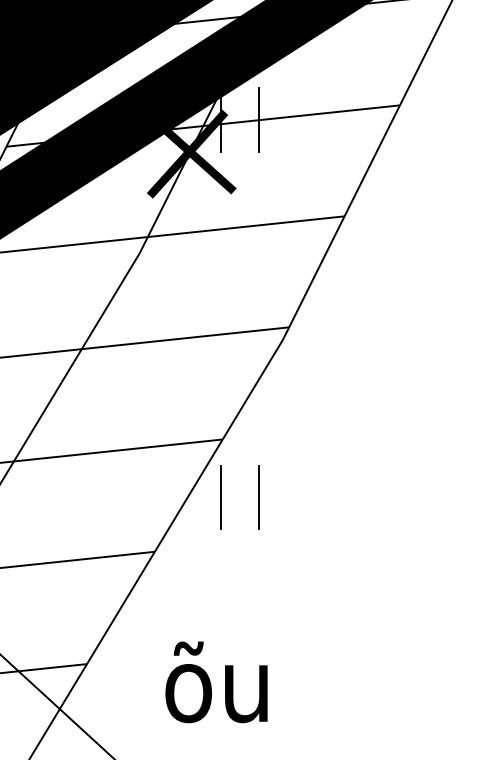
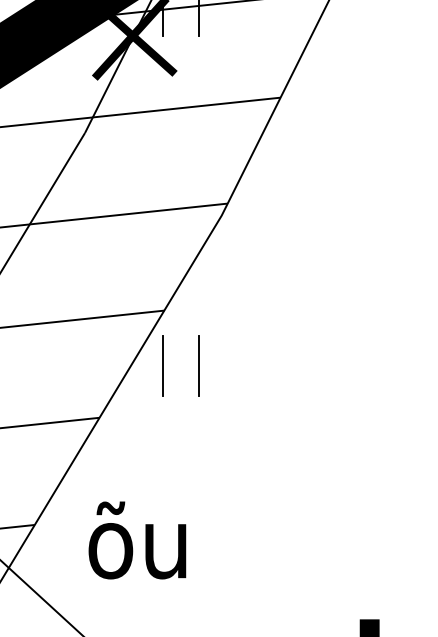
text: (216, 682) -> (137, 540), moved

